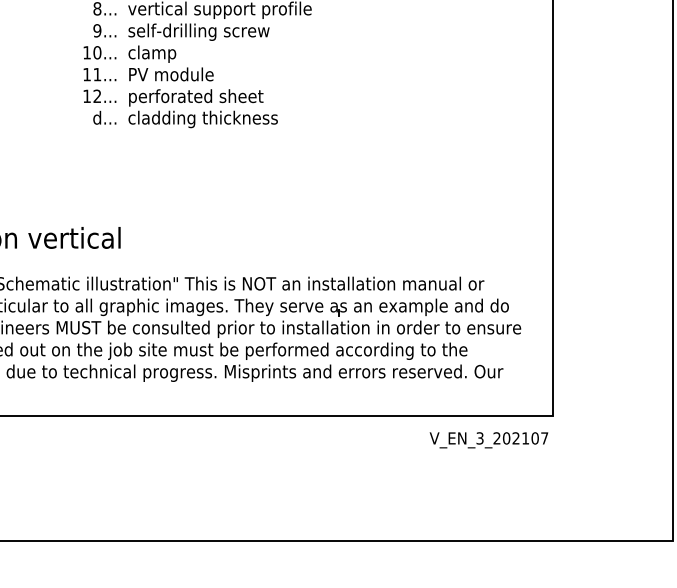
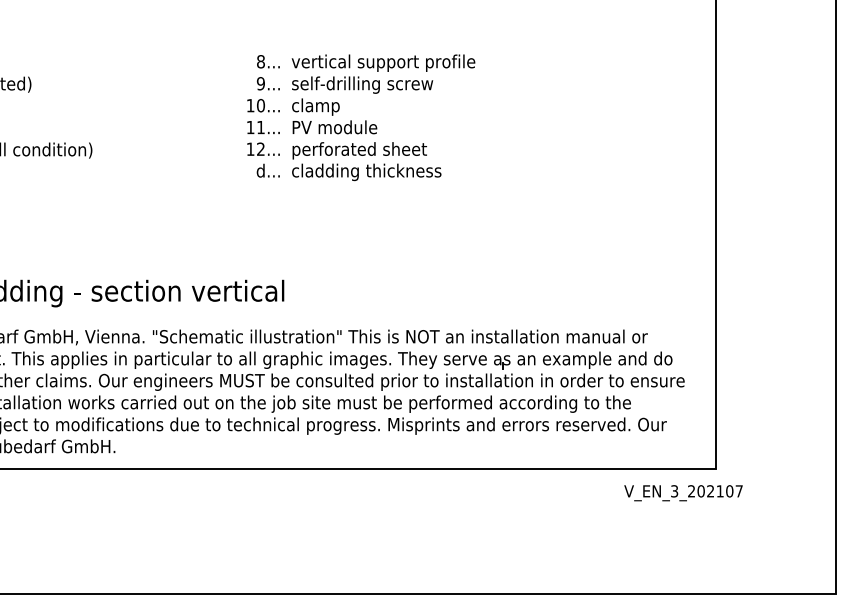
text: (488, 440) -> (683, 493), moved

